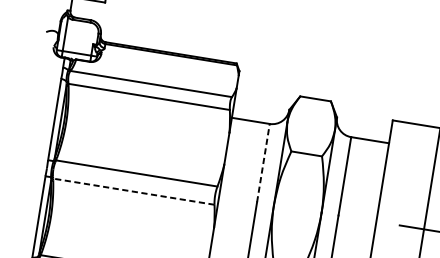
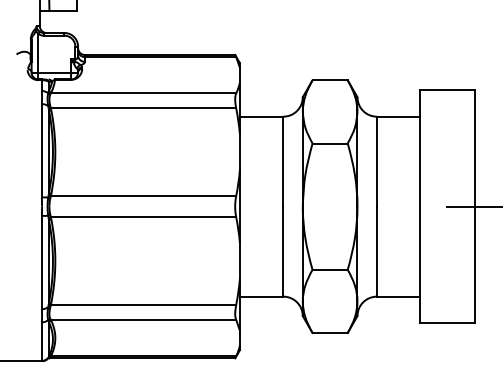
line: (263, 163) -> (283, 161), dashed -> solid
line: (133, 192) -> (143, 217), dashed -> solid

